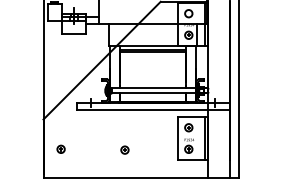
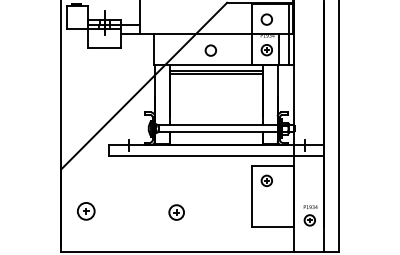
circle: (148, 35) -> (210, 50), added
line: (204, 138) -> (289, 195), removed
part: (189, 145) -> (310, 215), moved
part: (61, 149) -> (86, 211), size x1.6
part: (124, 150) -> (176, 212), size x1.4

